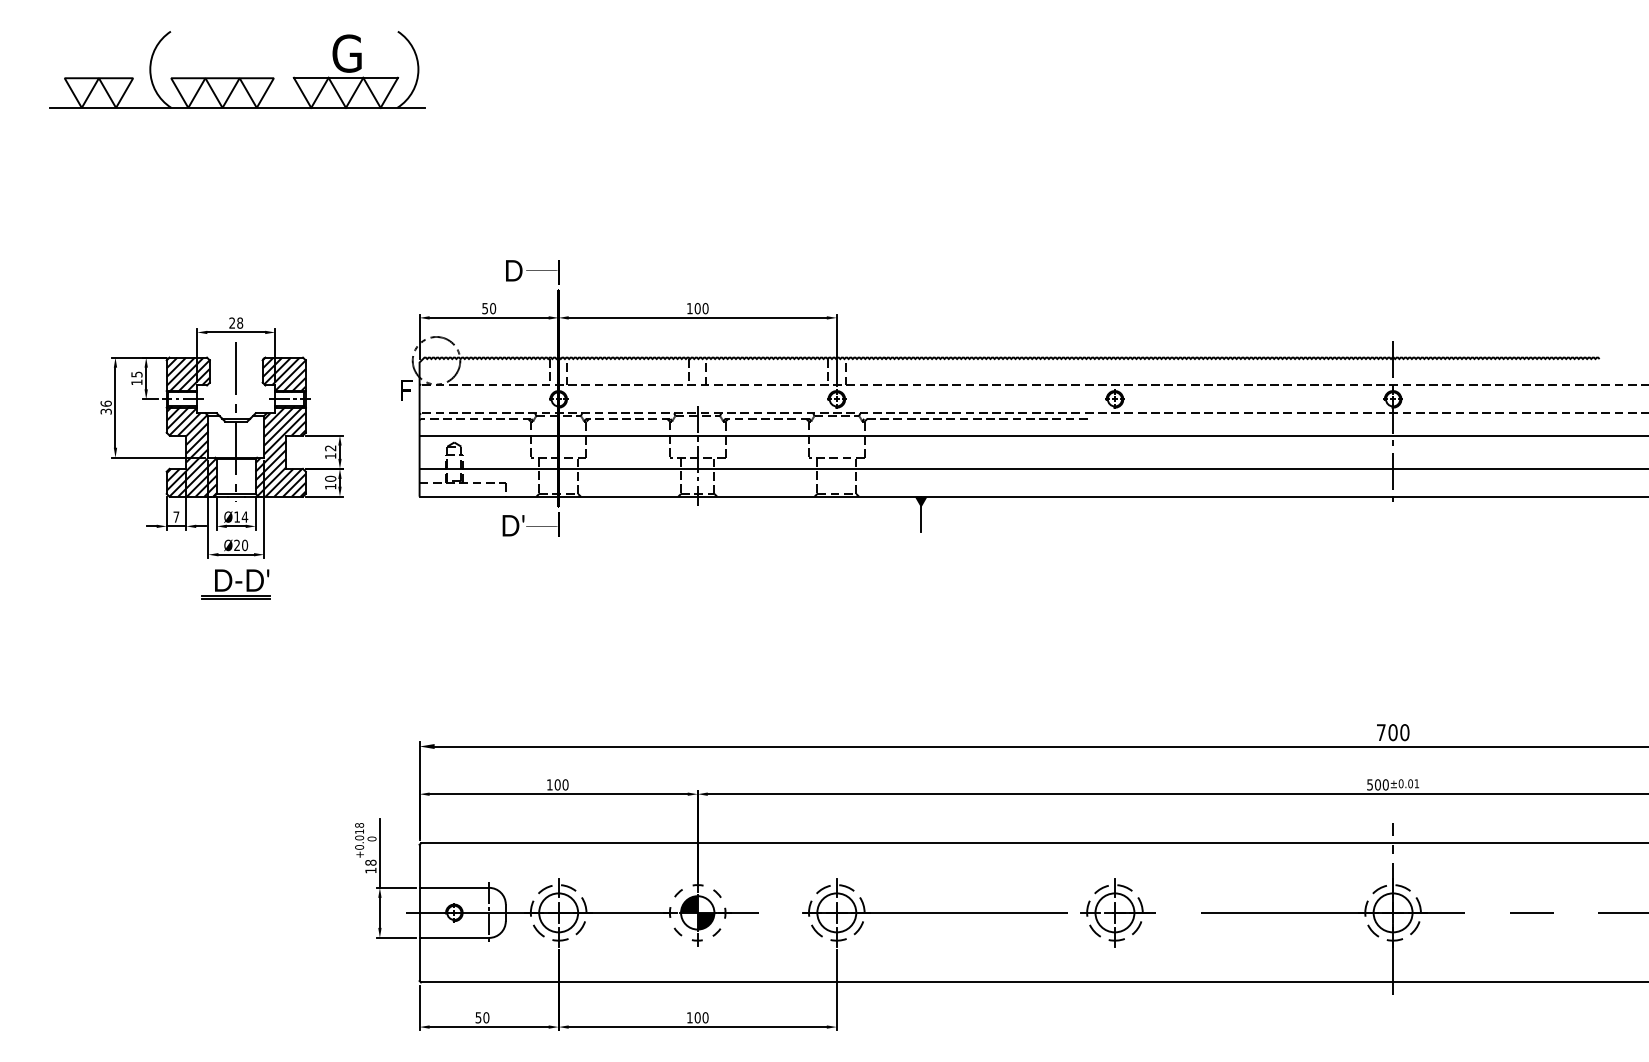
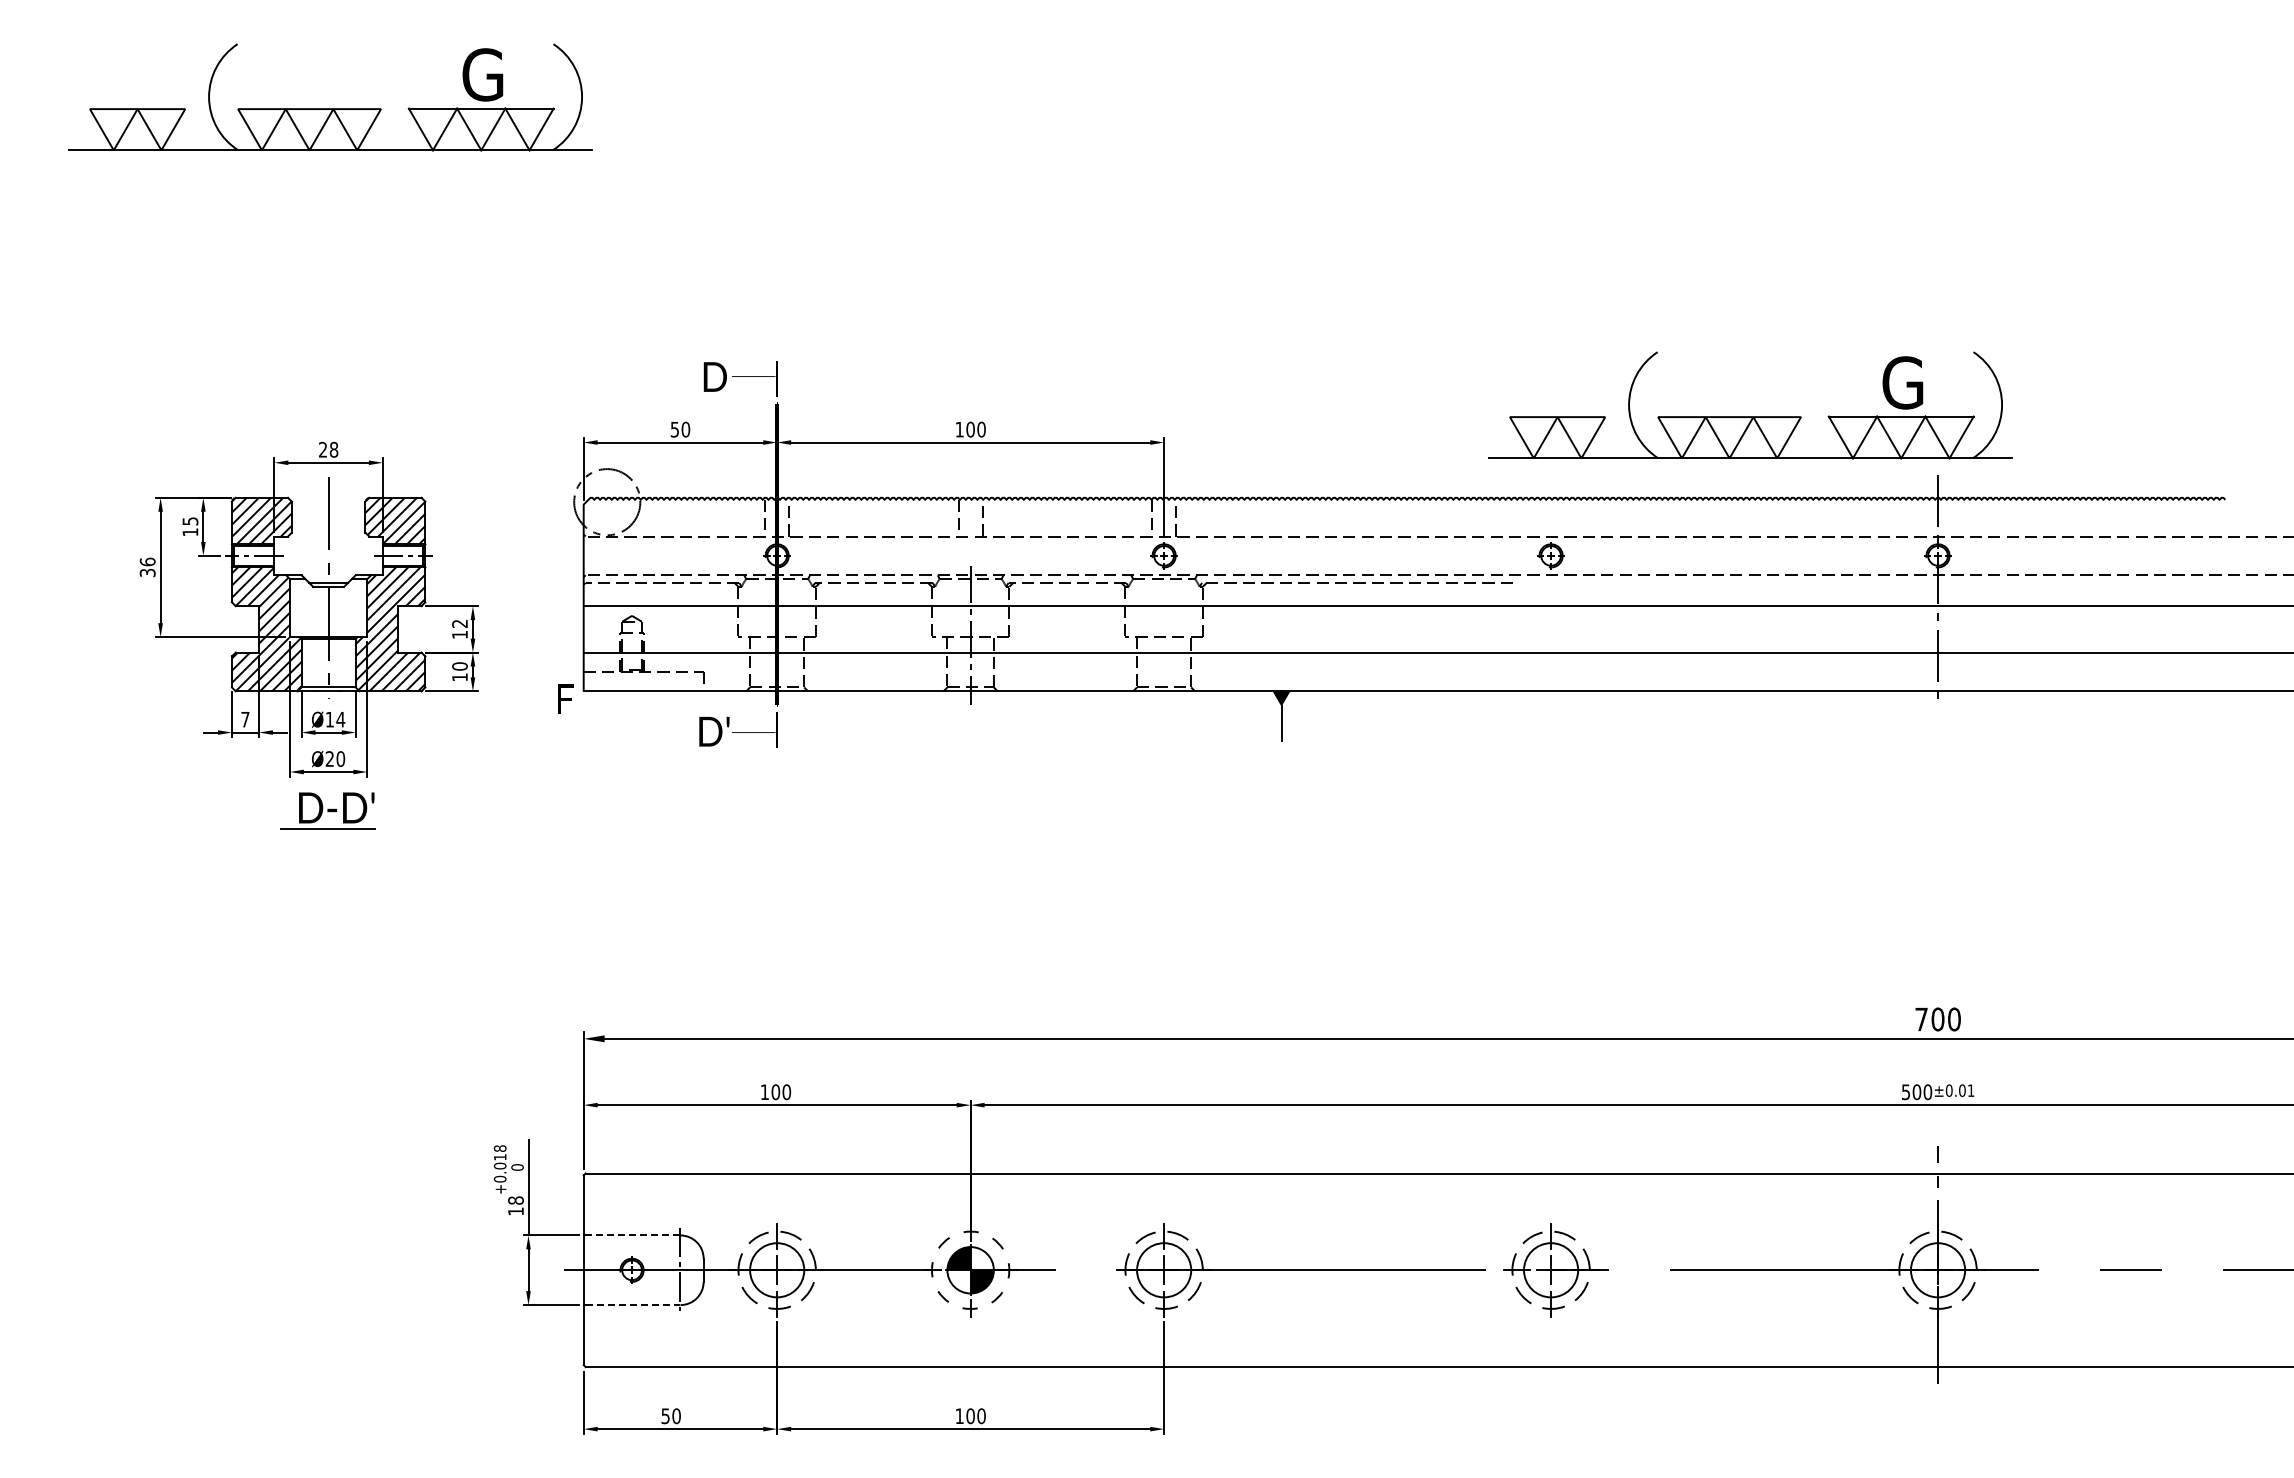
part: (1258, 299) -> (1750, 416), added
text: (406, 389) -> (565, 698), moved
line: (236, 598) -> (328, 833), removed
line: (454, 887) -> (632, 1235), solid -> dashed
line: (455, 938) -> (633, 1305), solid -> dashed

